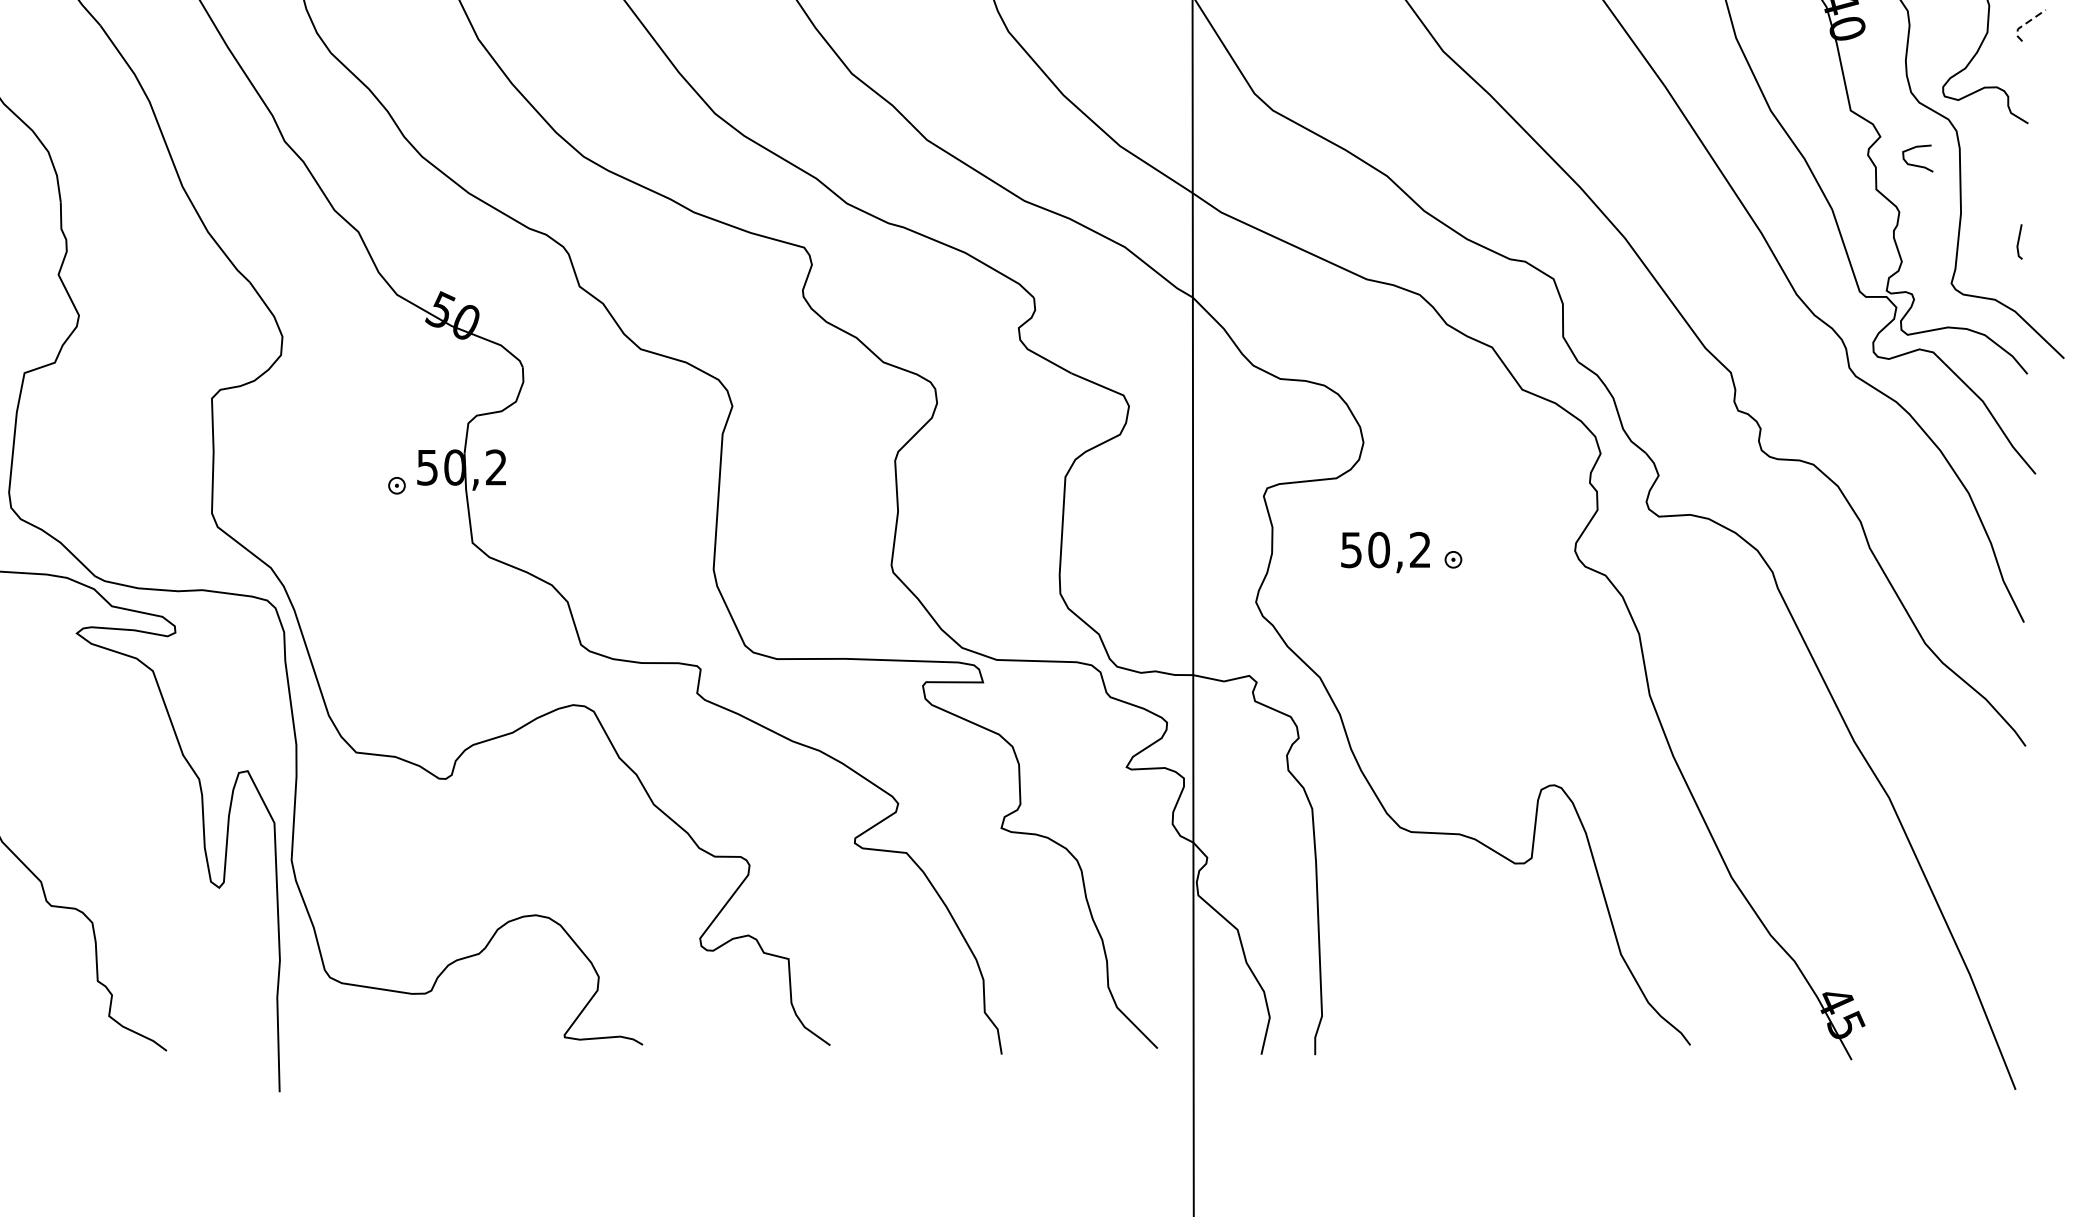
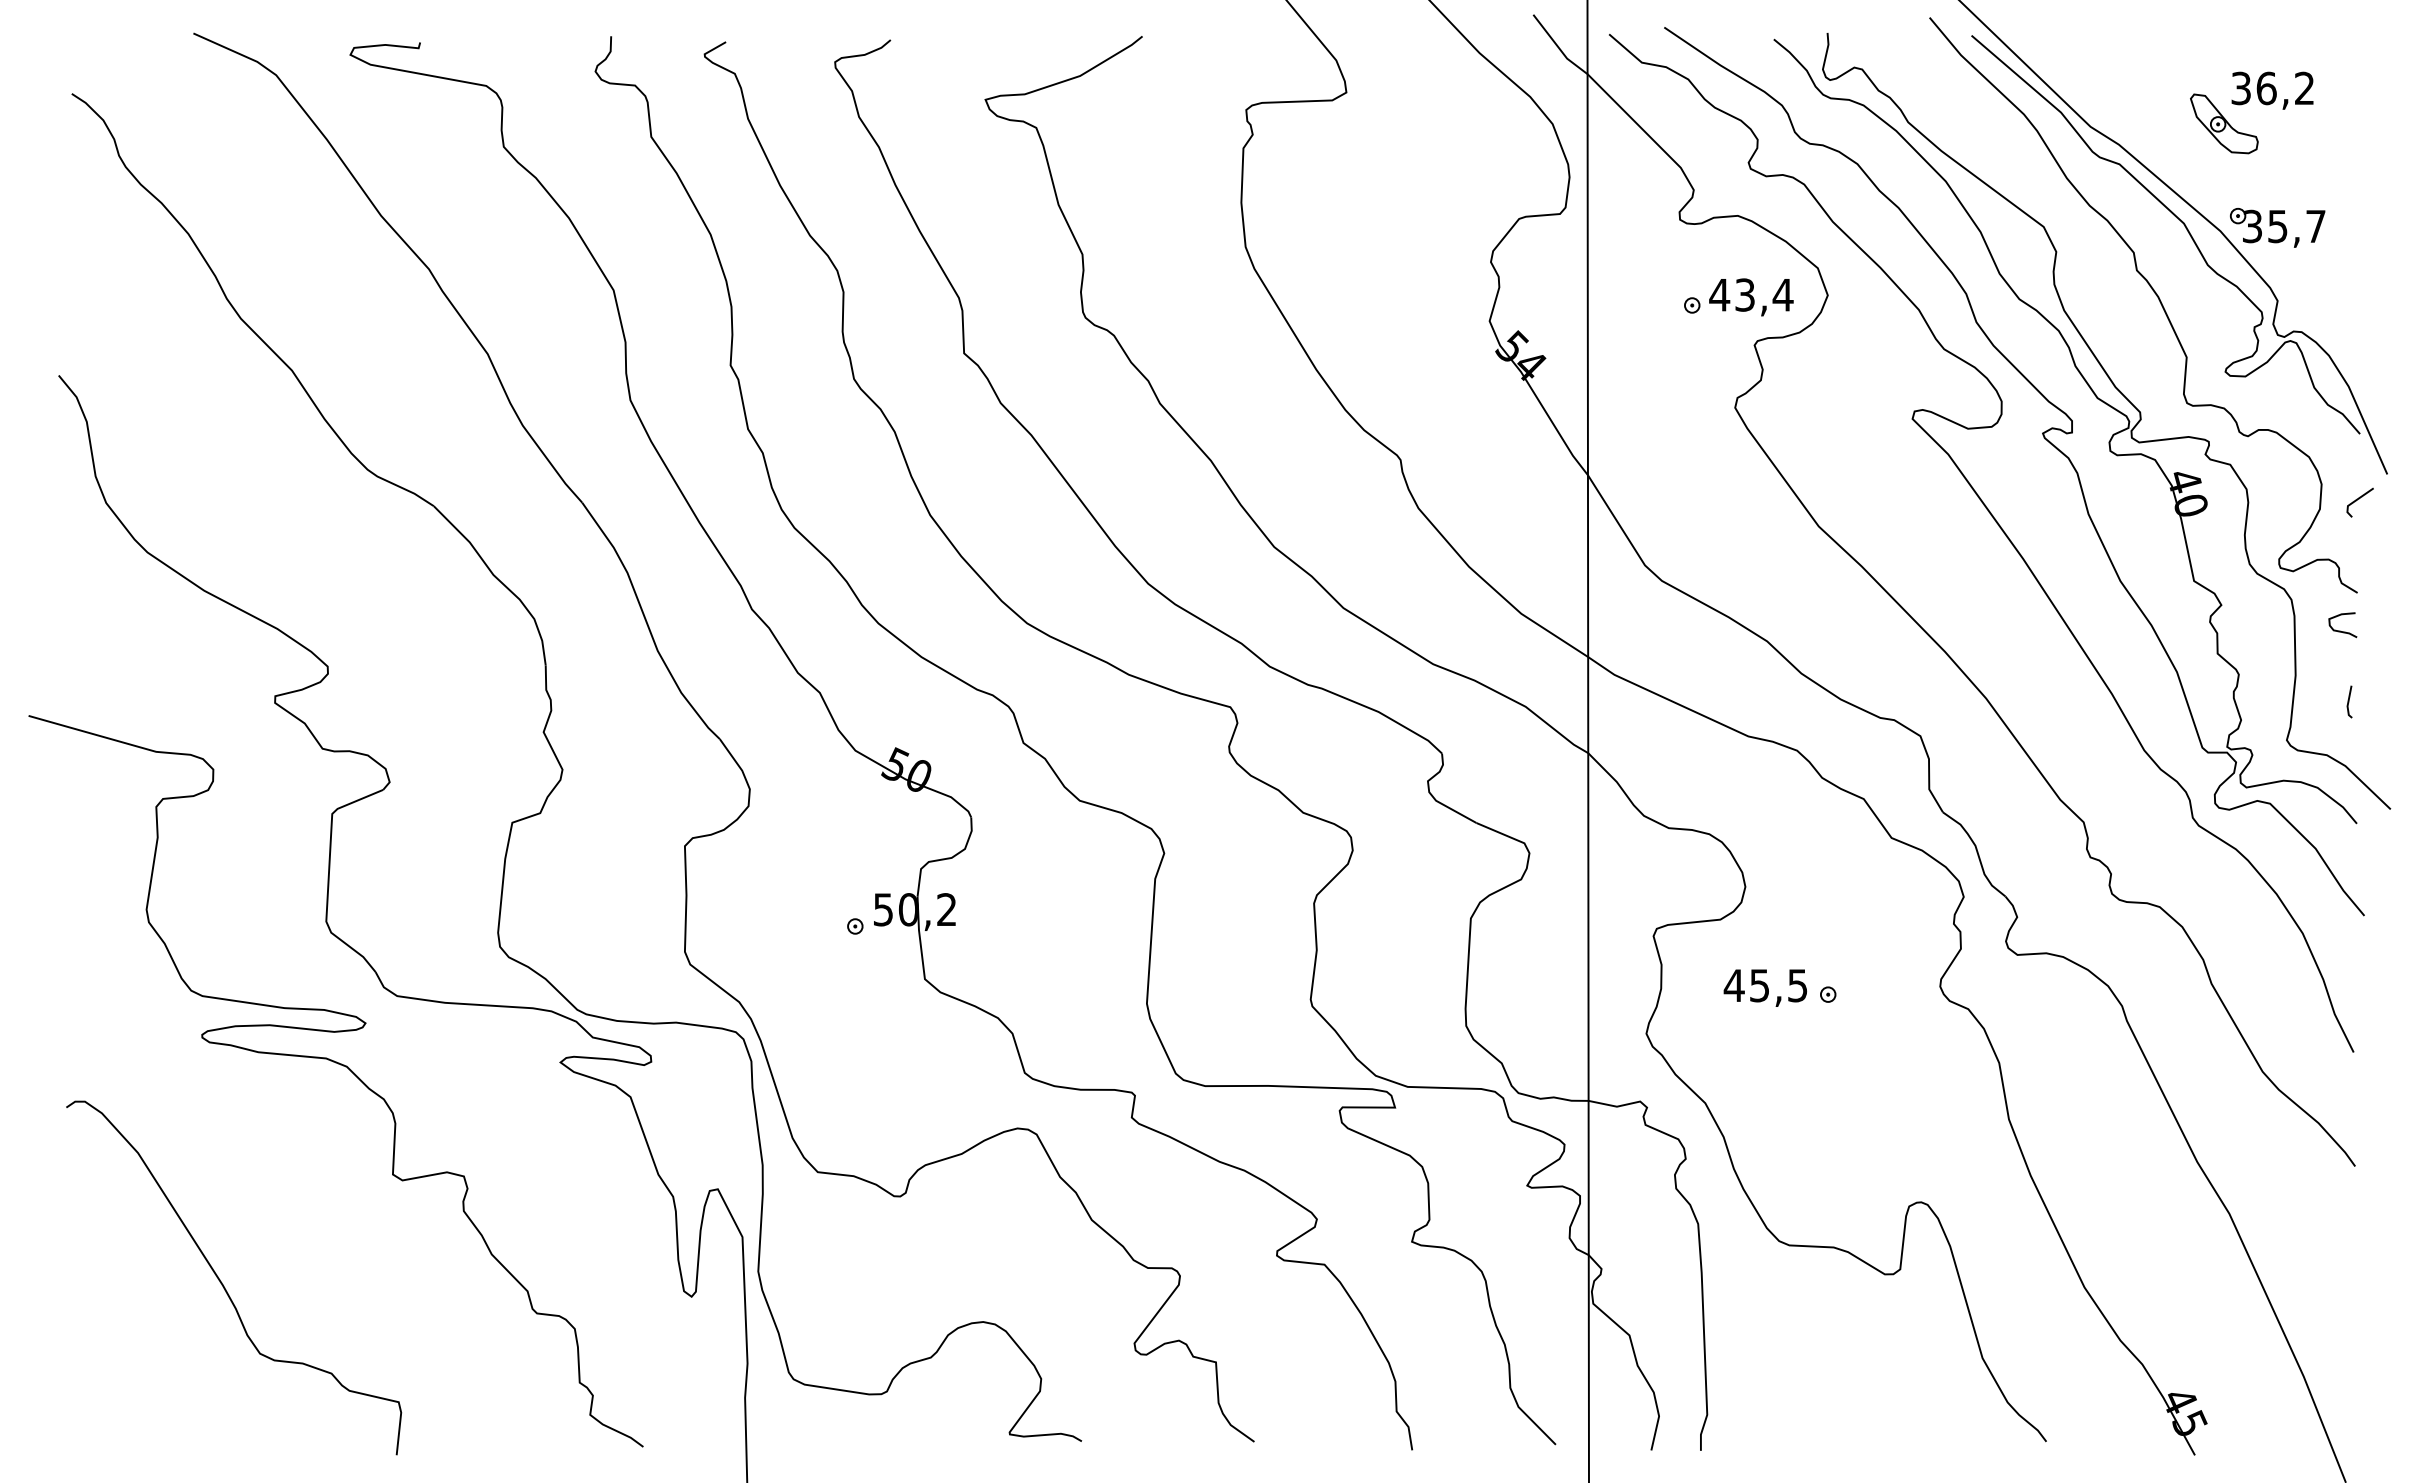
line: (2024, 24) -> (2354, 501), dashed -> solid
curve: (1915, 164) -> (2340, 630), moved
text: (1385, 549) -> (1765, 985), 50,2 -> 45,5

